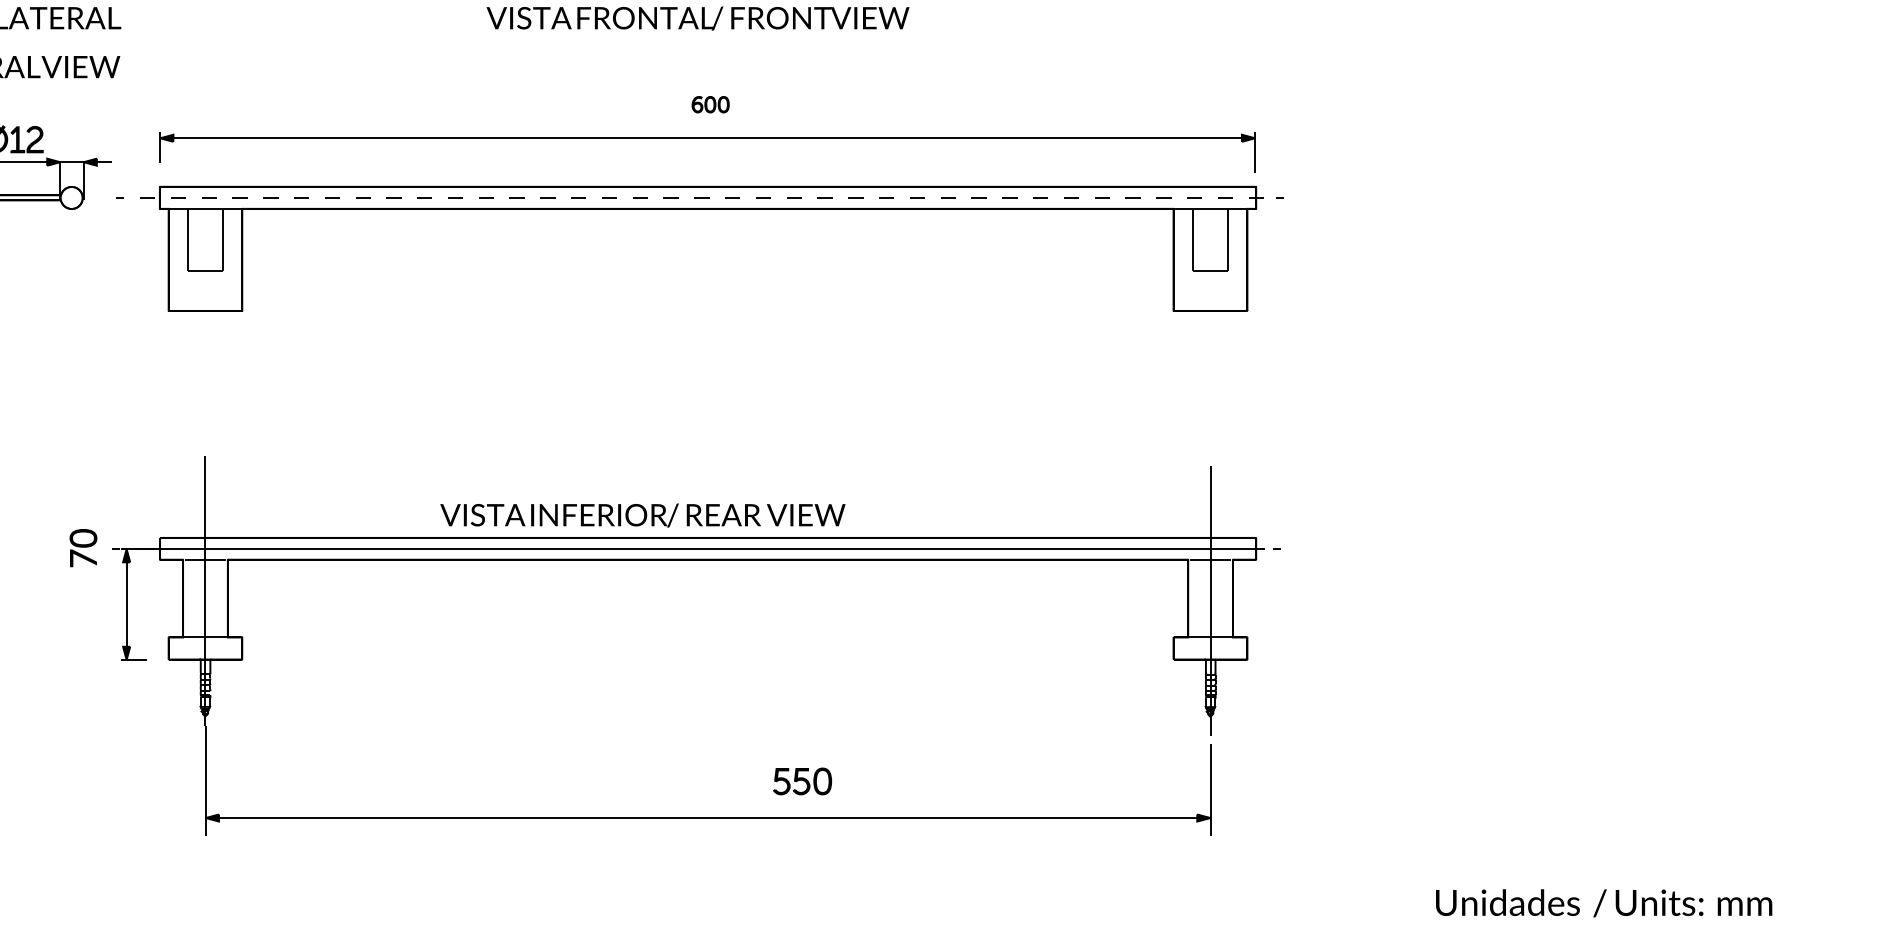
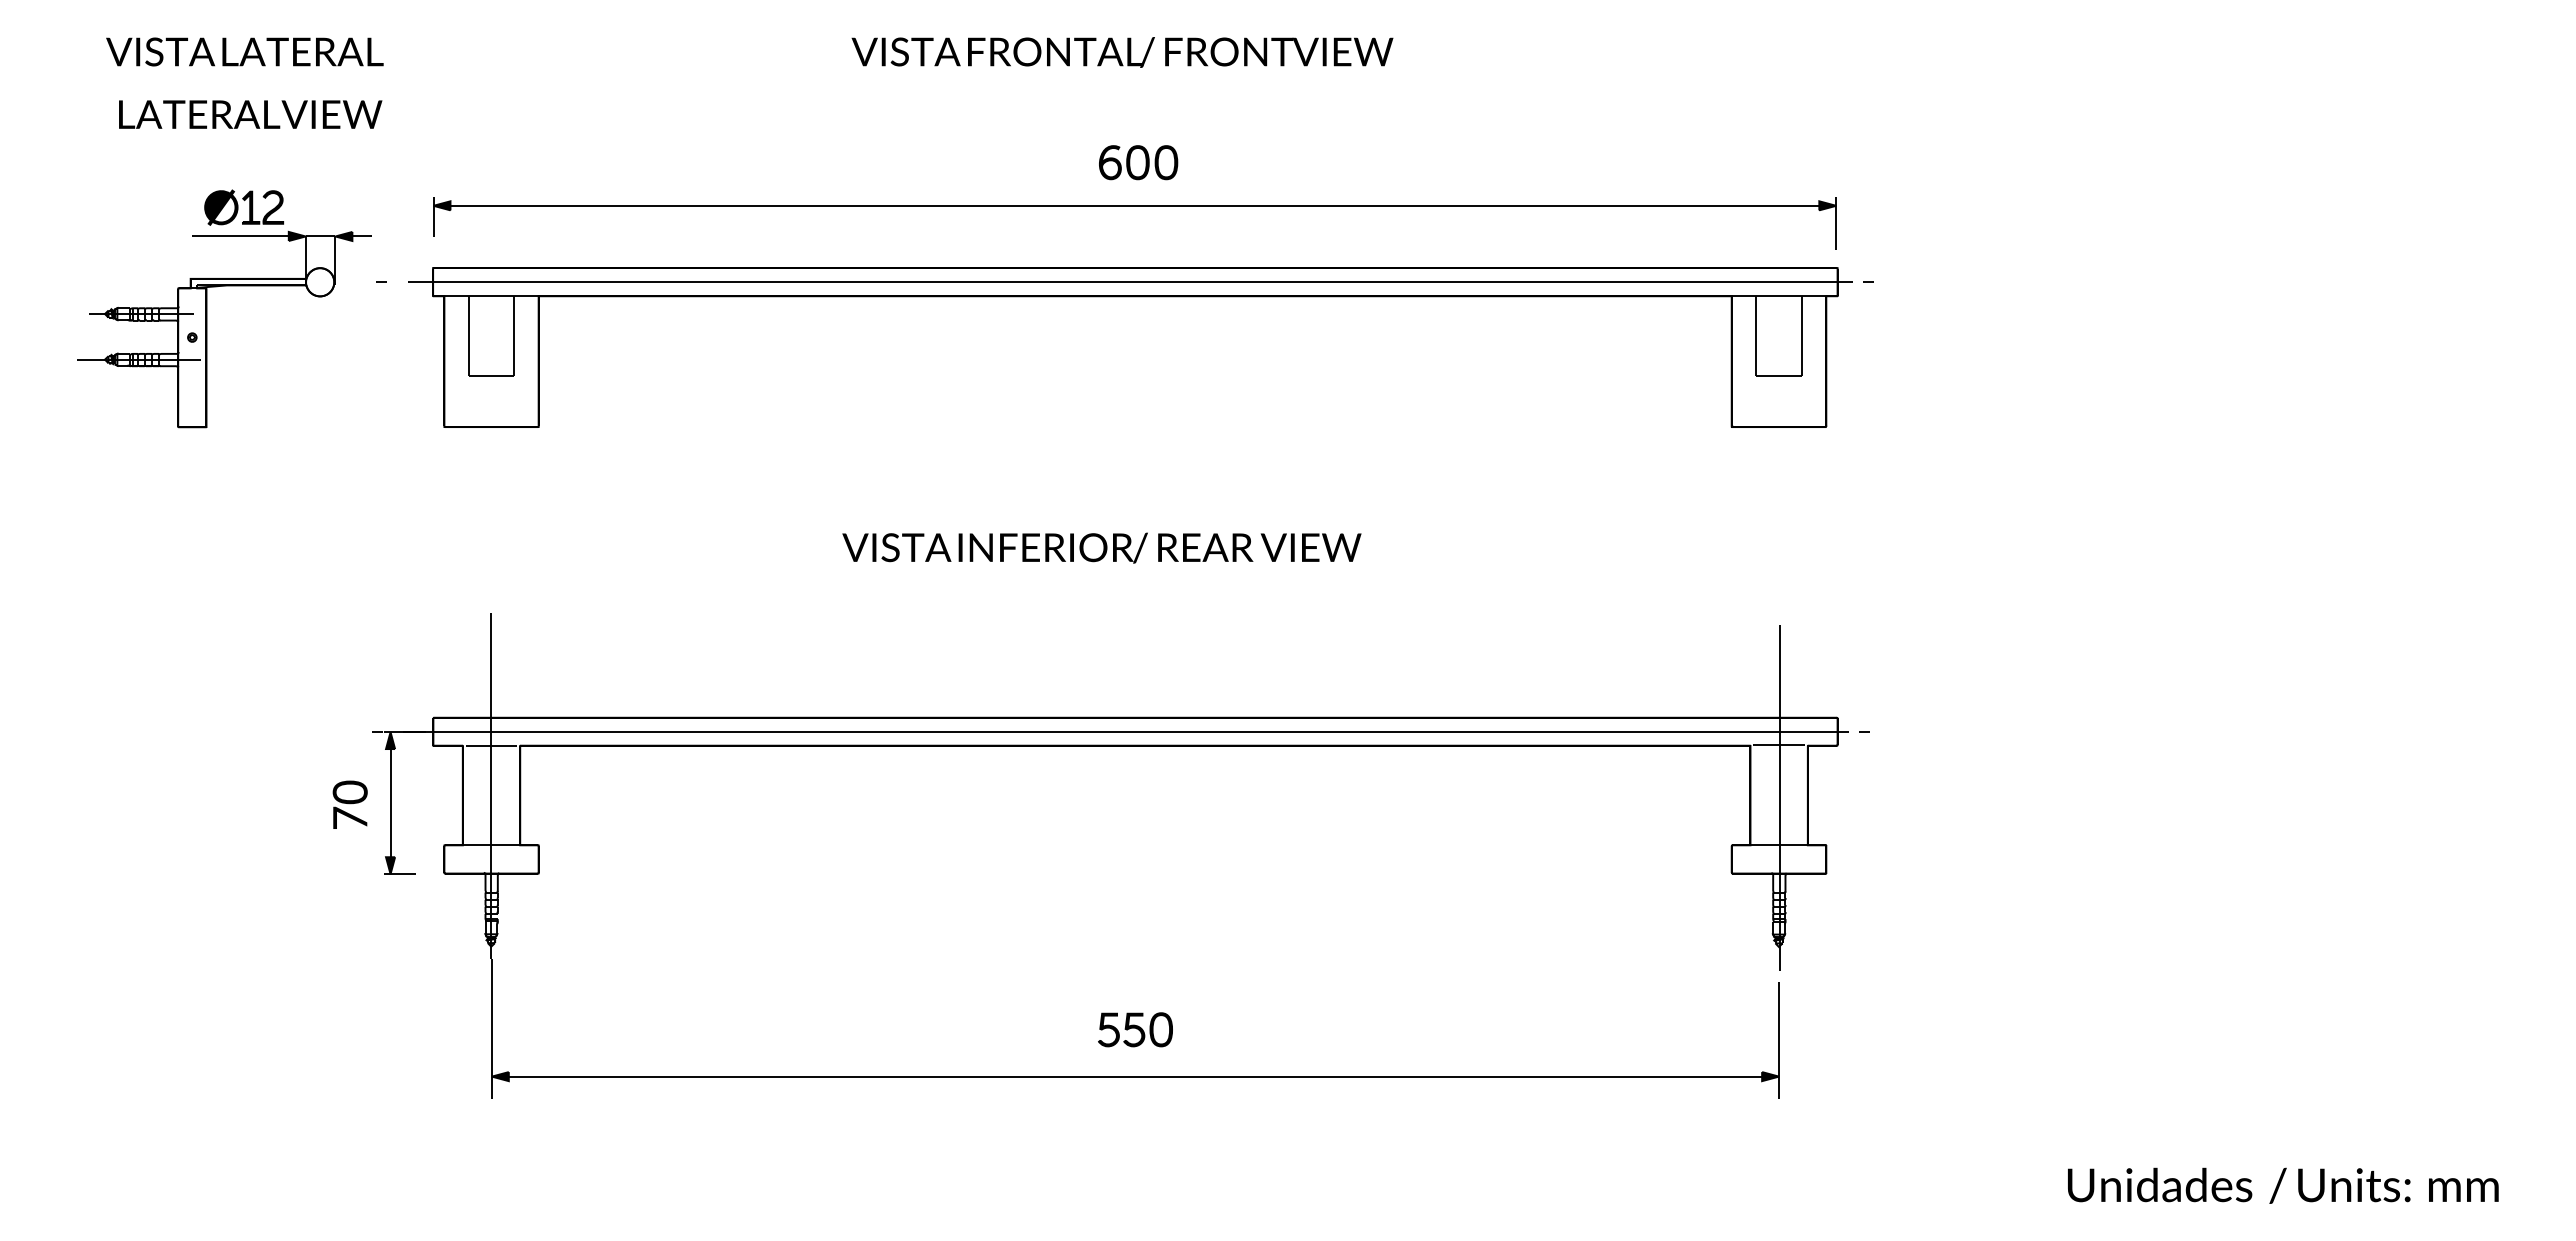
part: (710, 104) -> (1138, 162), size x1.67
line: (704, 198) -> (1130, 282), dashed -> solid
text: (642, 515) -> (1101, 547), moved
part: (82, 547) -> (349, 804), moved
part: (802, 781) -> (1135, 1029), moved

